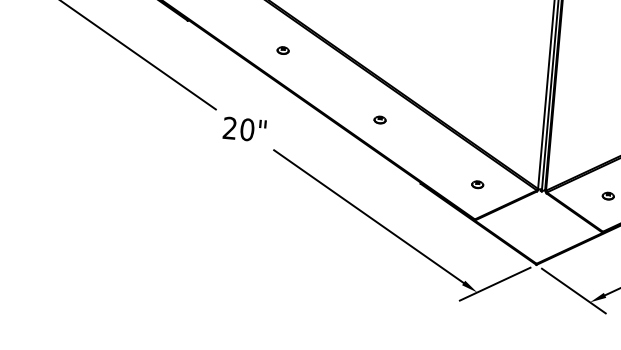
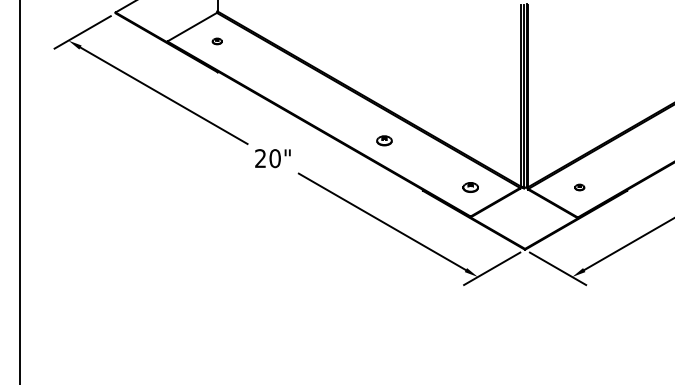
part: (282, 49) -> (298, 89), removed
part: (379, 119) -> (384, 140), size x1.6
part: (476, 184) -> (469, 187), size x1.6

